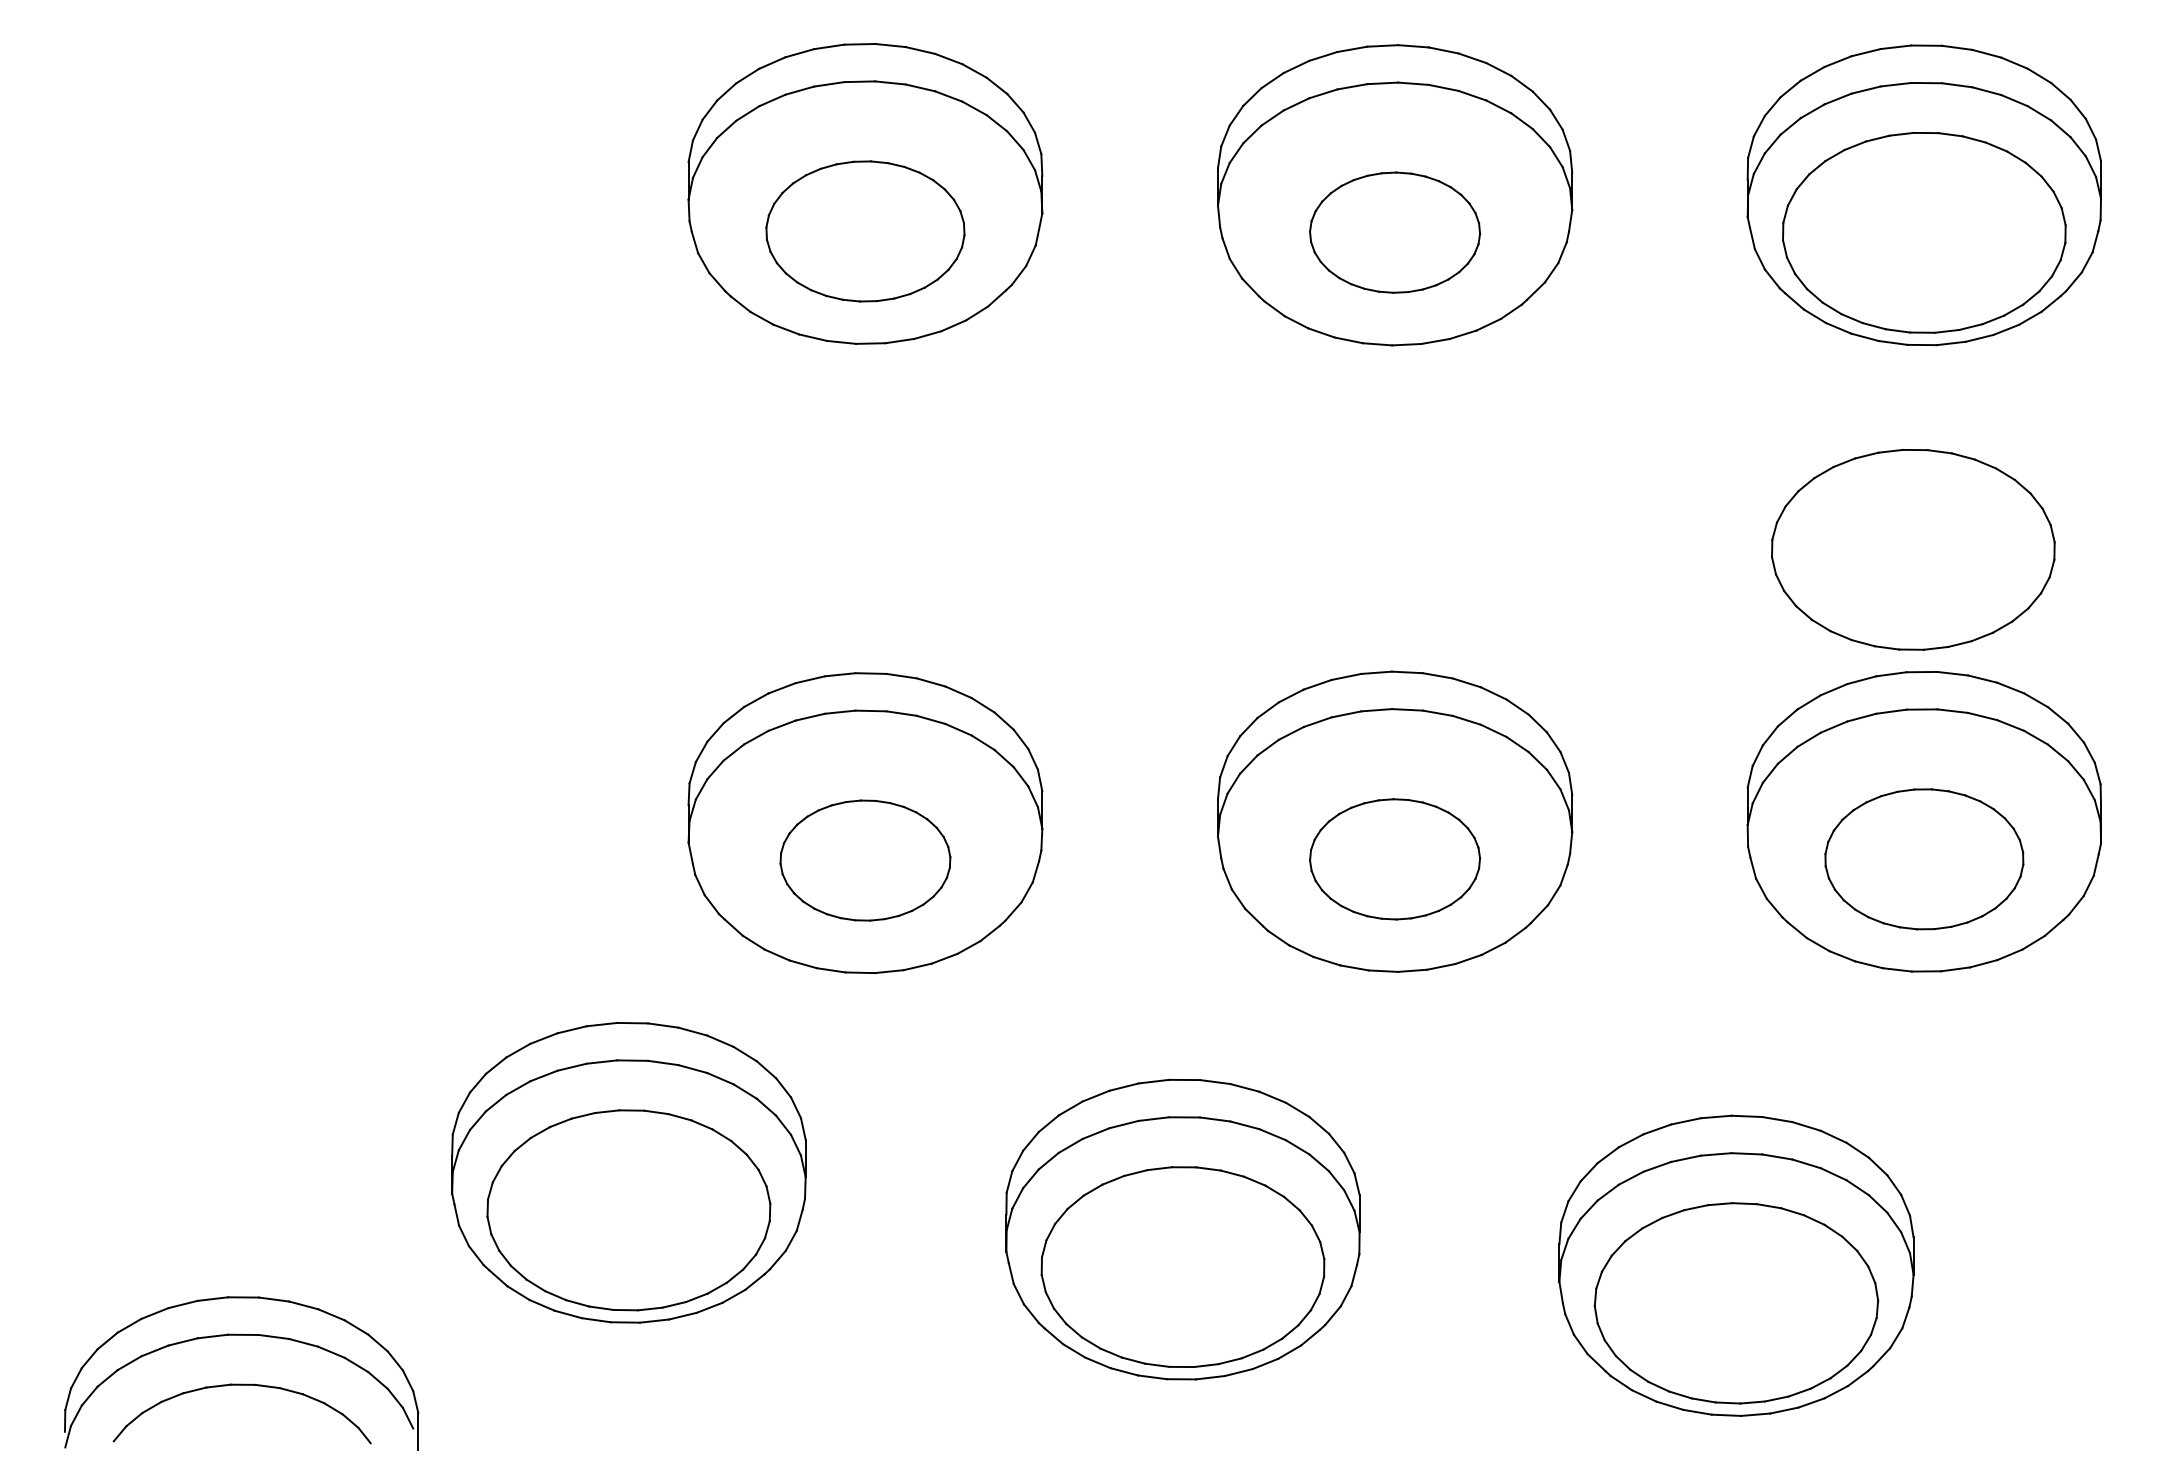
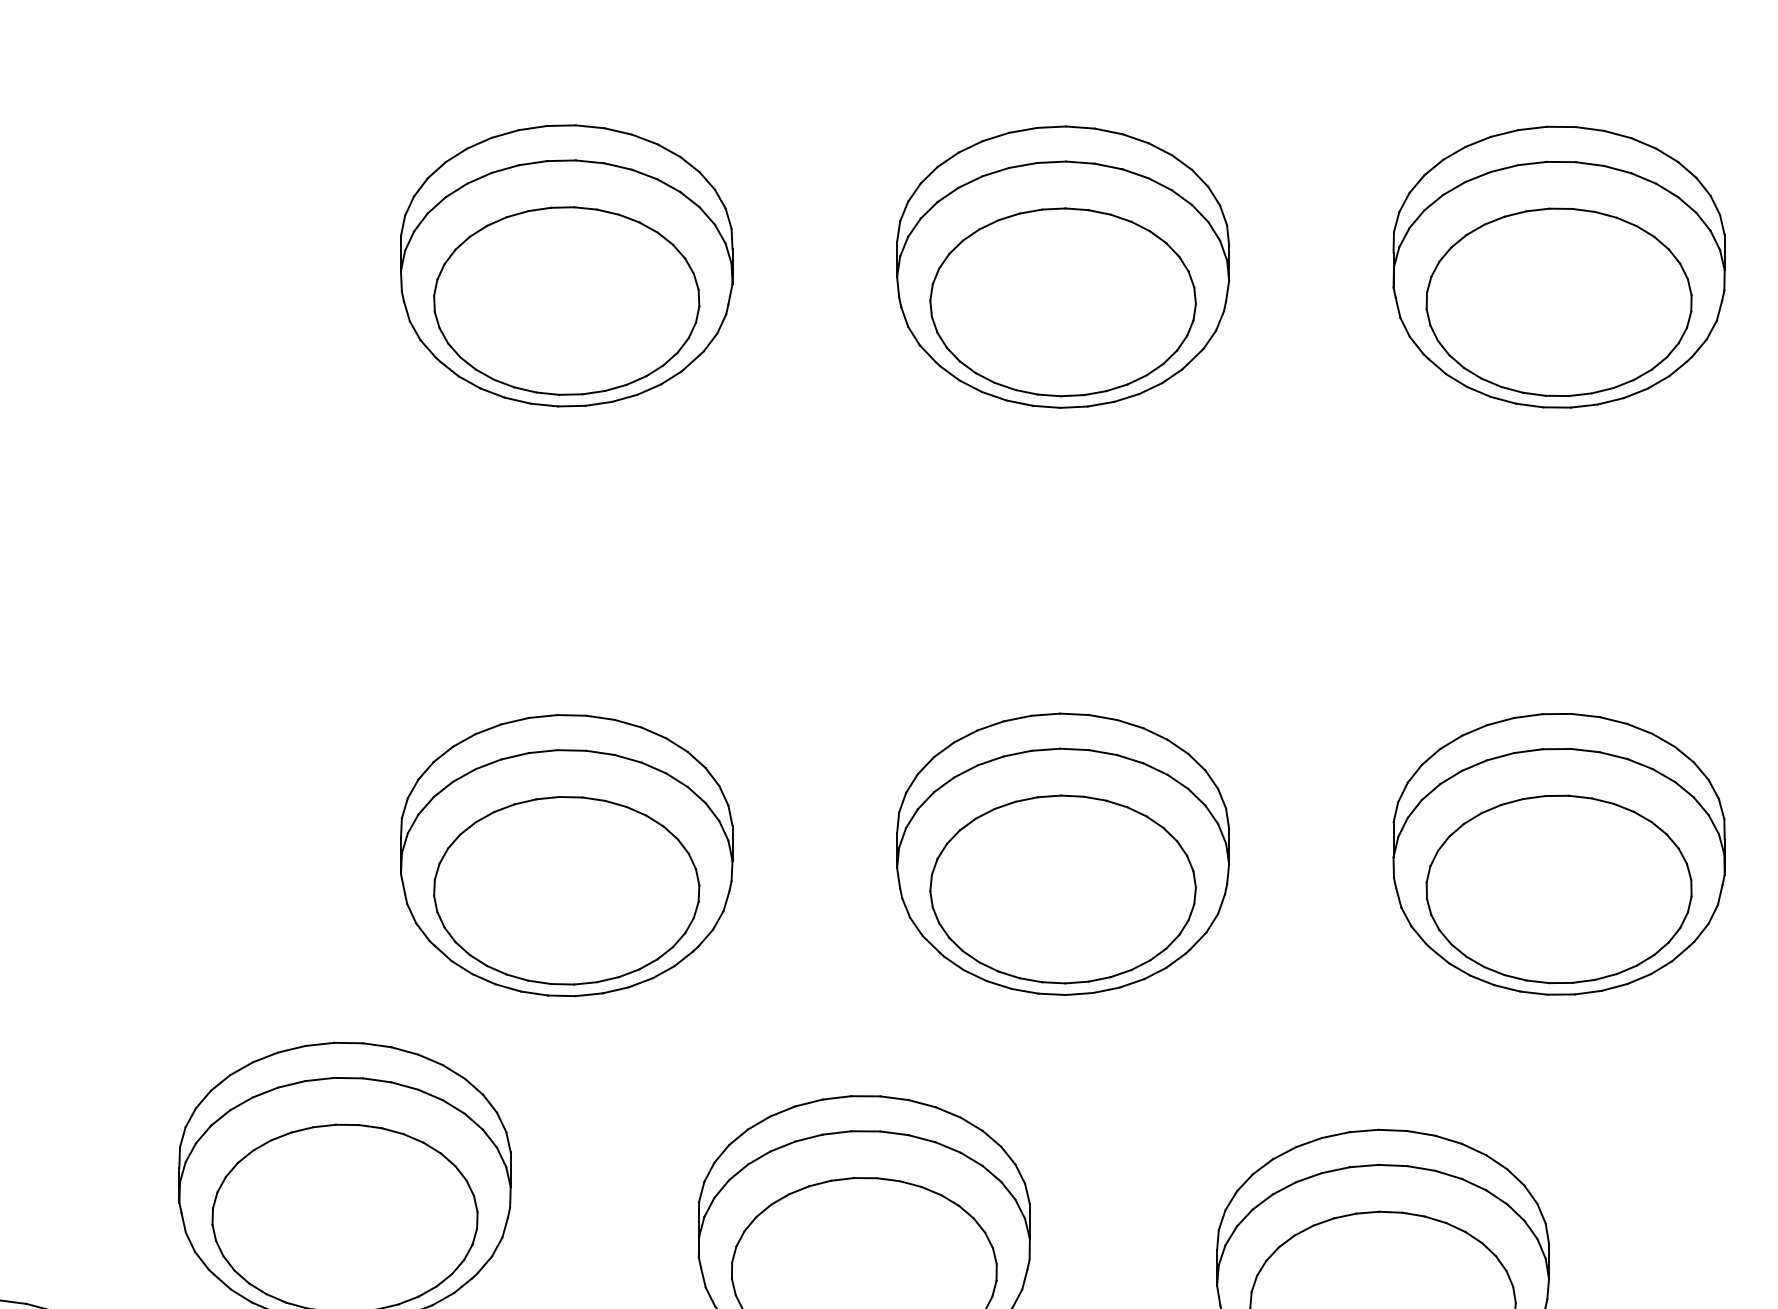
part: (865, 231) -> (566, 301), size x1.43
part: (1394, 232) -> (1062, 302), size x1.67
part: (1913, 549) -> (1548, 599), removed
part: (1394, 859) -> (1062, 889), size x1.67
part: (1924, 859) -> (1559, 889), size x1.43
part: (865, 860) -> (566, 890), size x1.67

